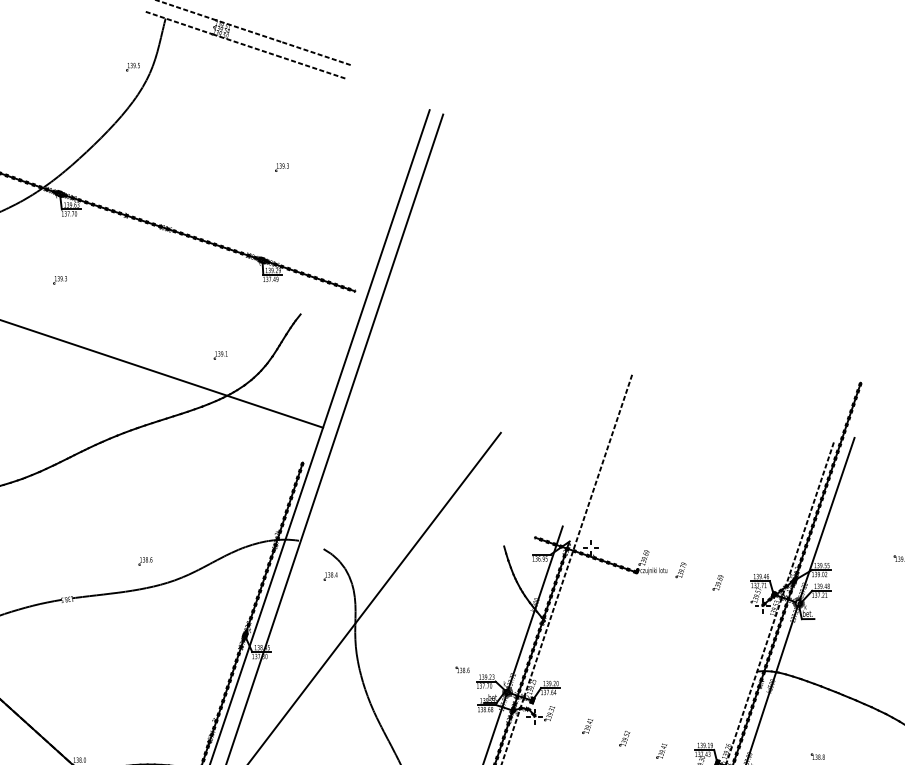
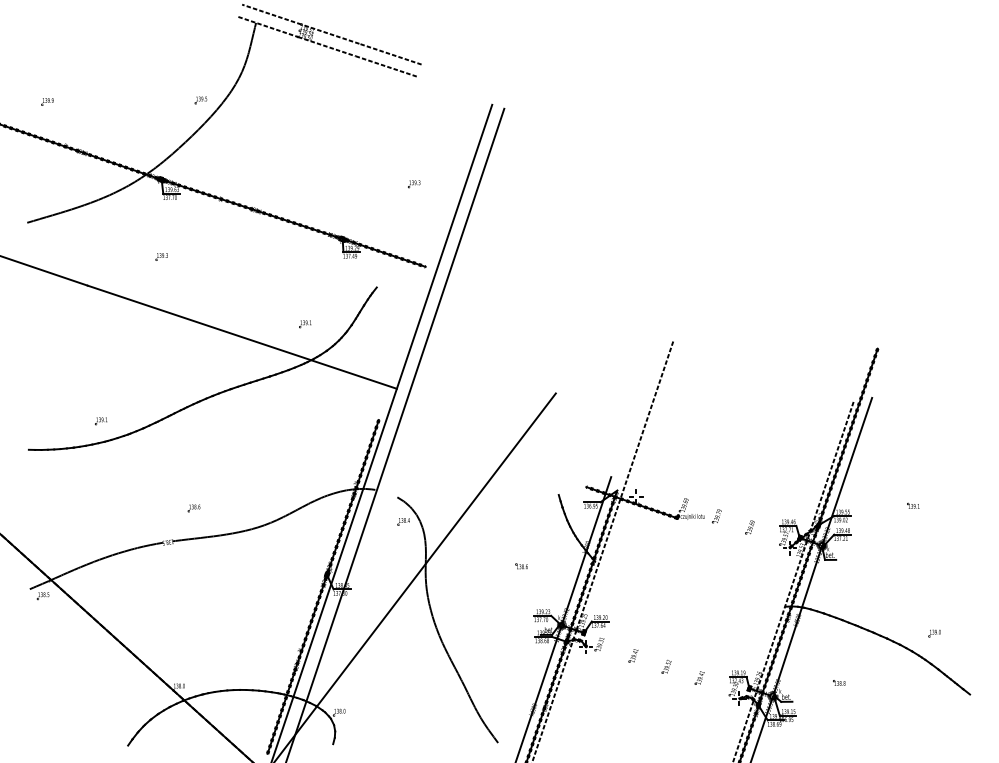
part: (132, 67) -> (200, 100), moved
part: (282, 167) -> (414, 184), moved
part: (144, 561) -> (193, 508), moved
part: (462, 670) -> (521, 566), moved

